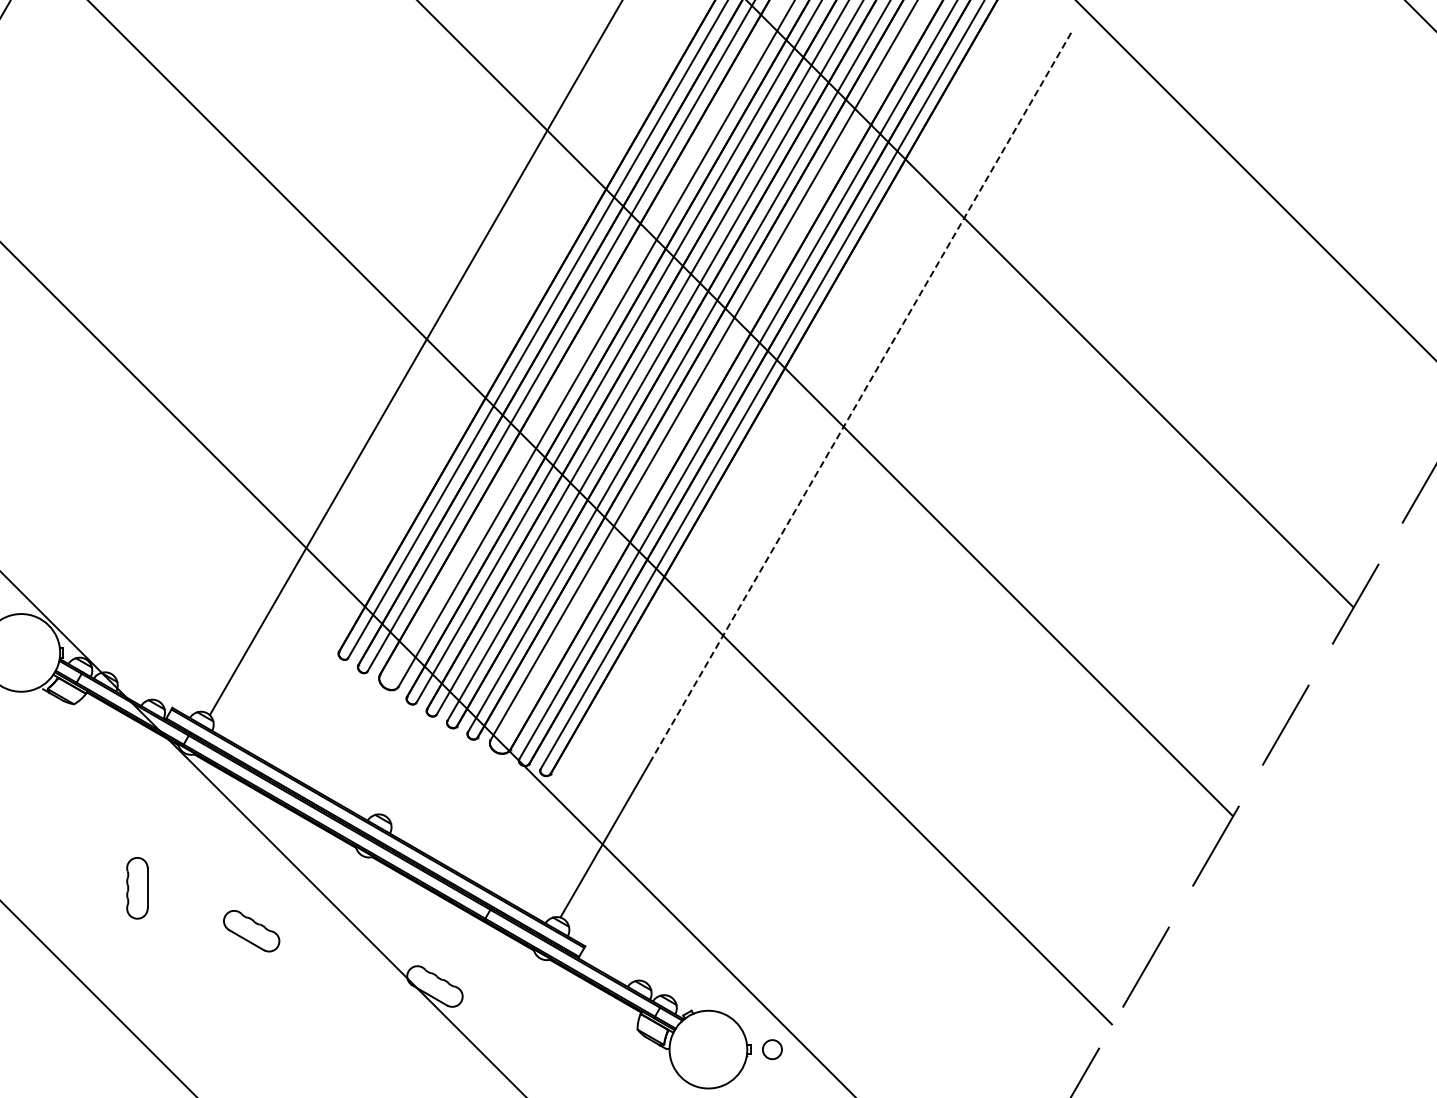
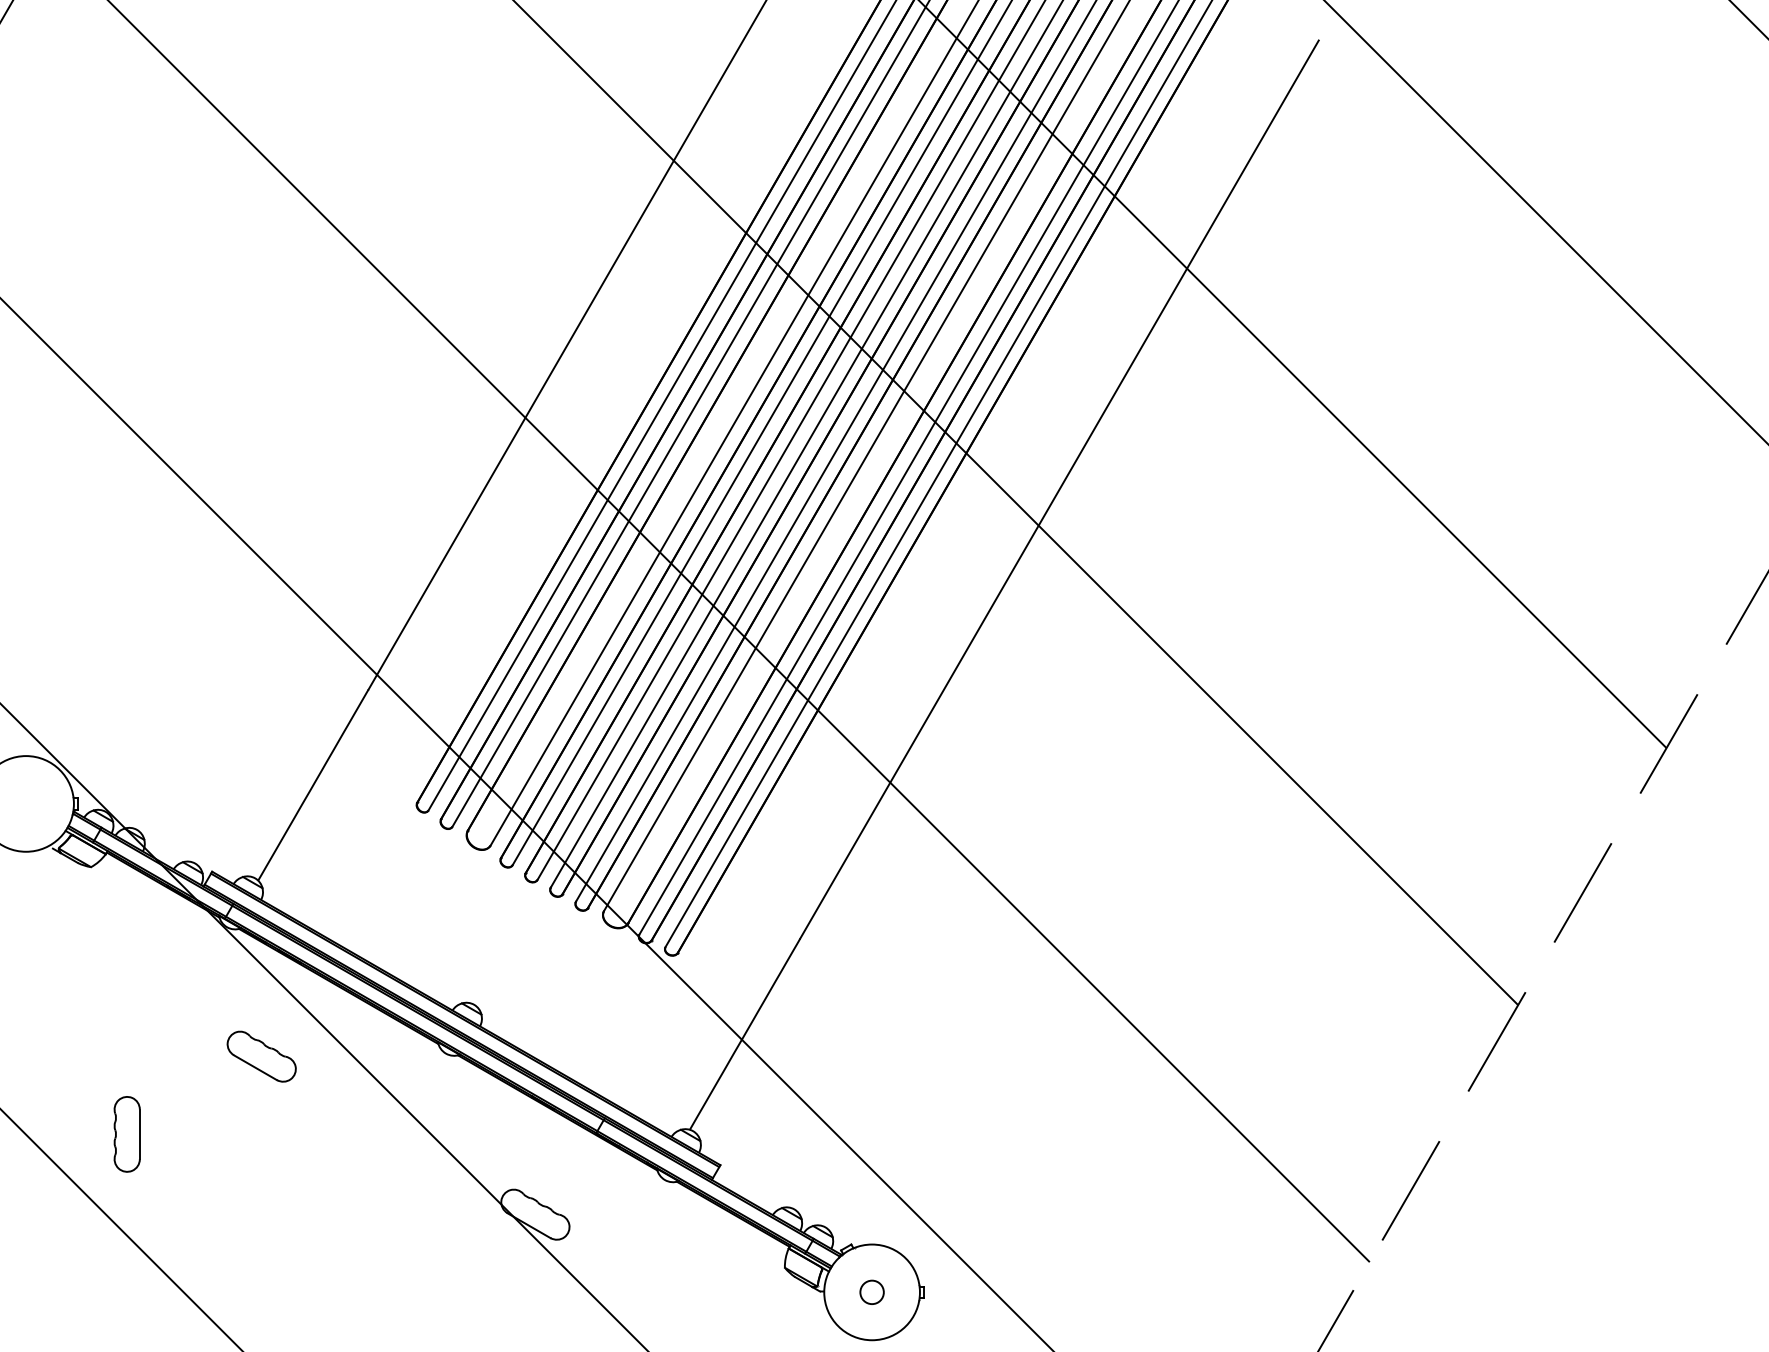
line: (860, 398) -> (1059, 490), dashed -> solid
part: (137, 888) -> (127, 1134), moved
part: (251, 931) -> (261, 1057), moved
circle: (772, 1049) -> (872, 1292), moved

